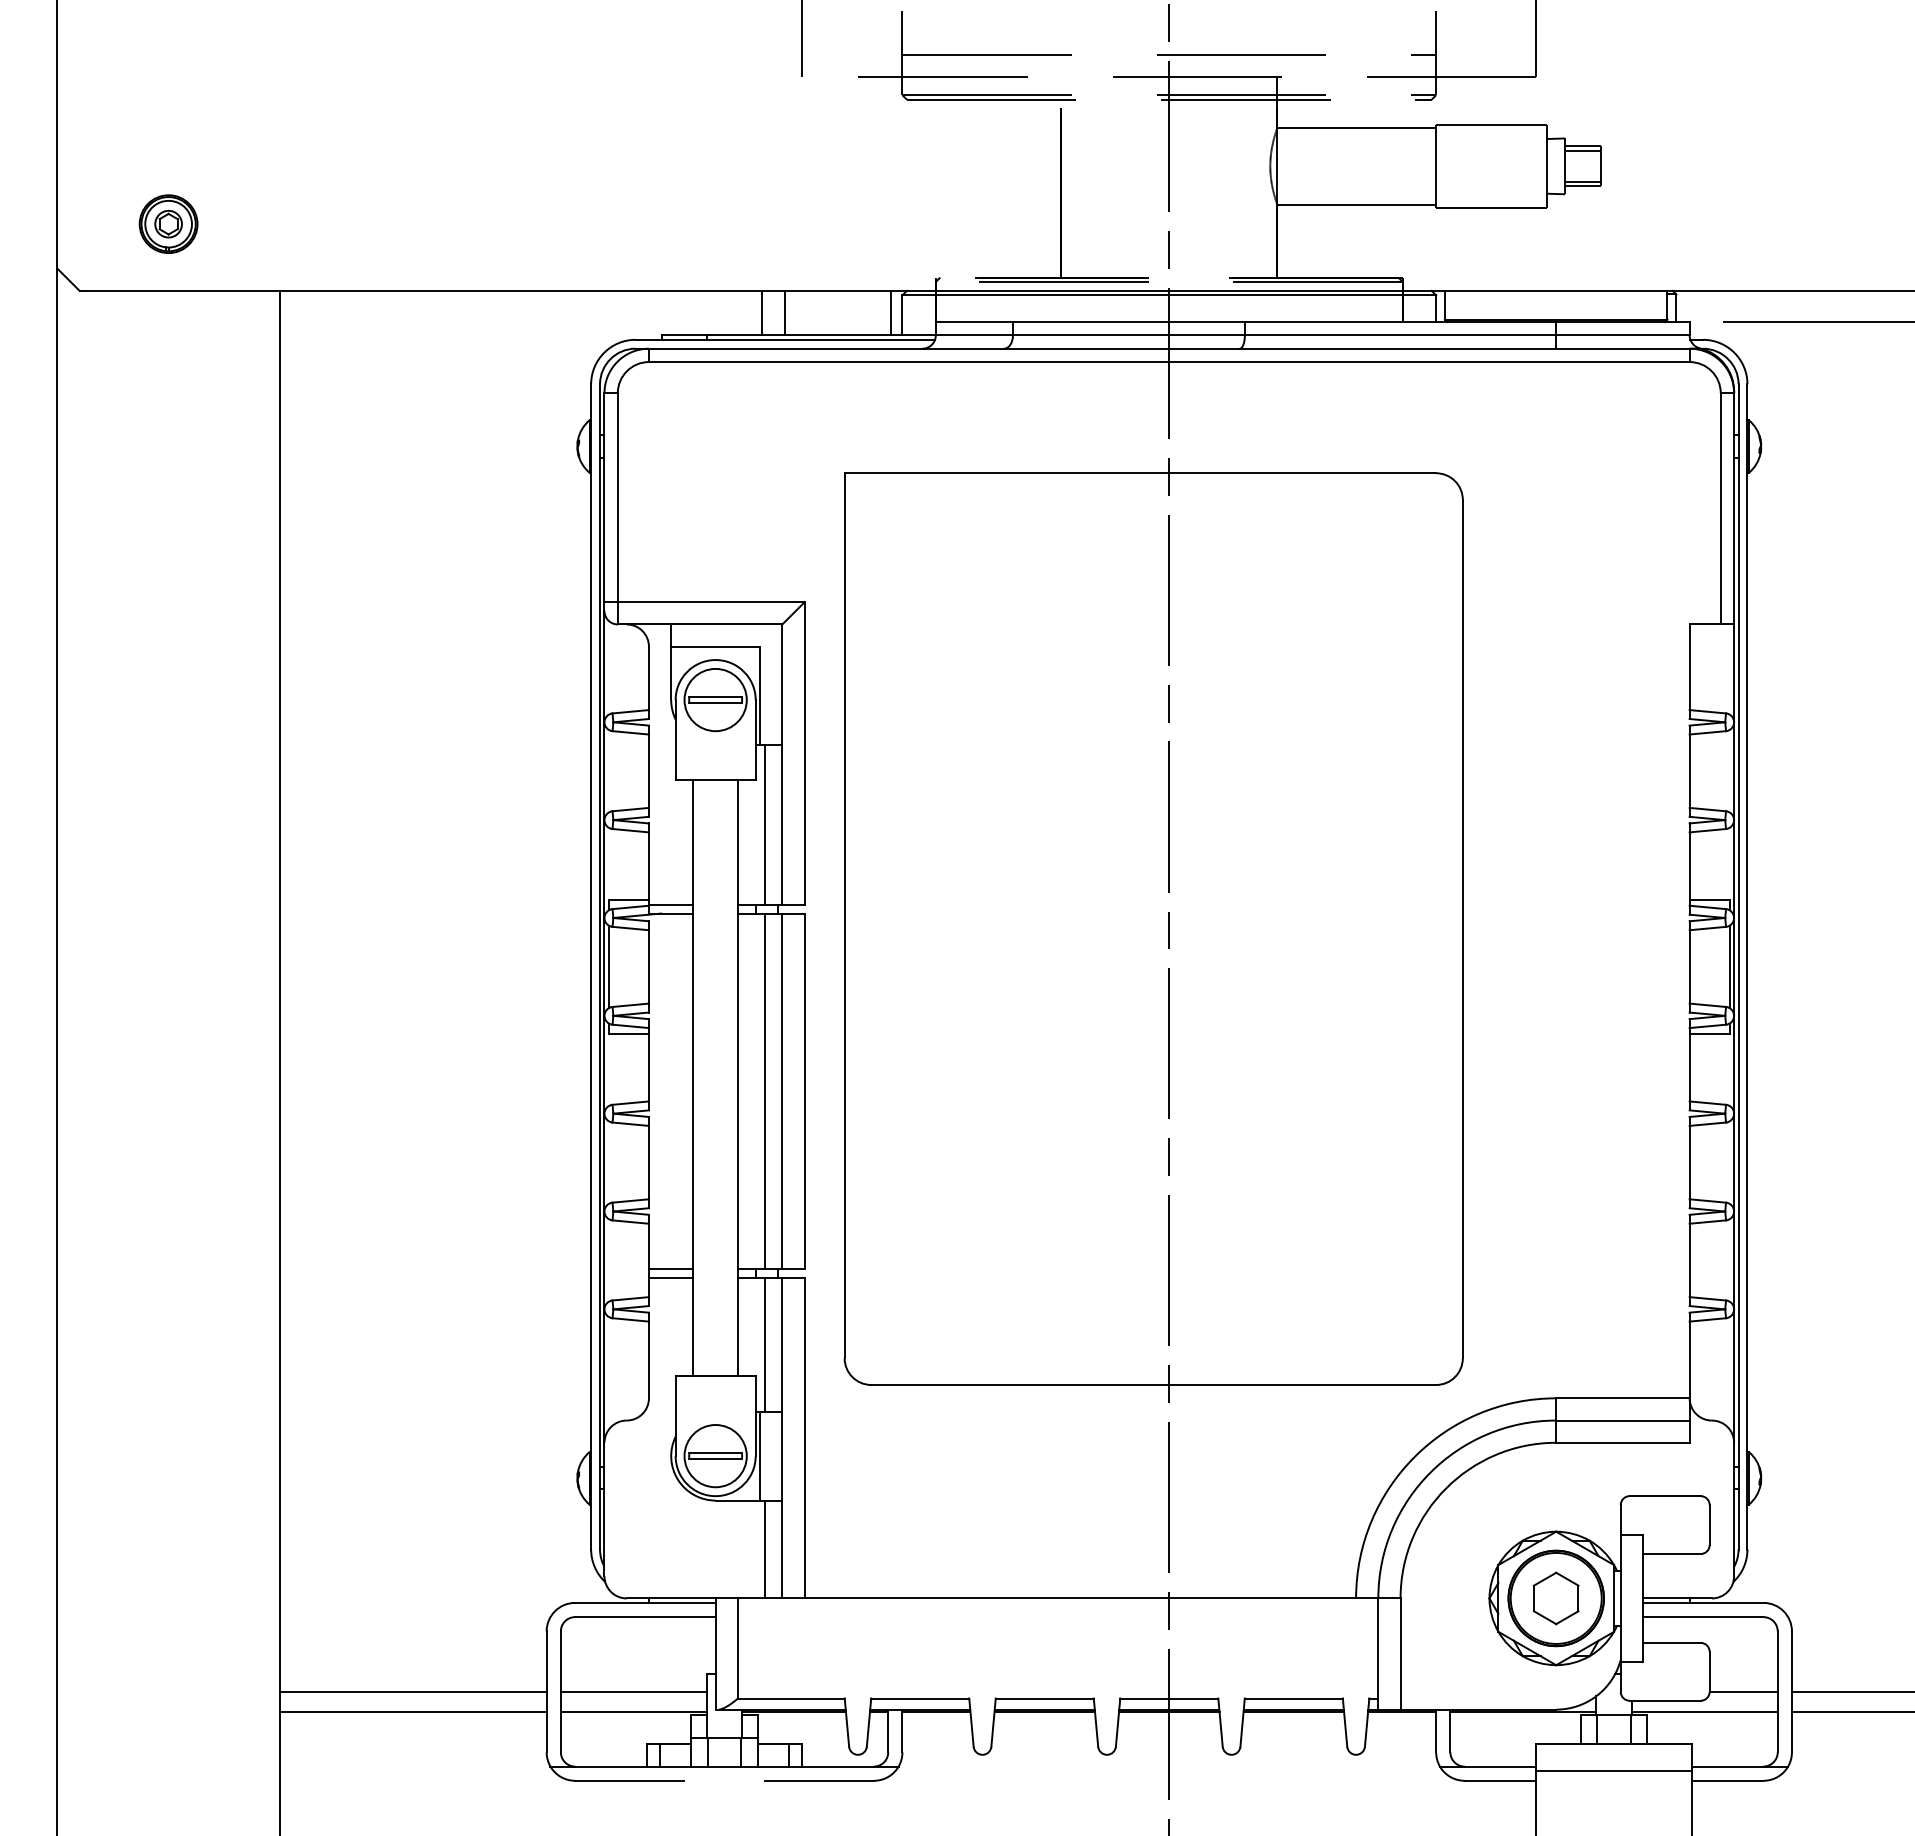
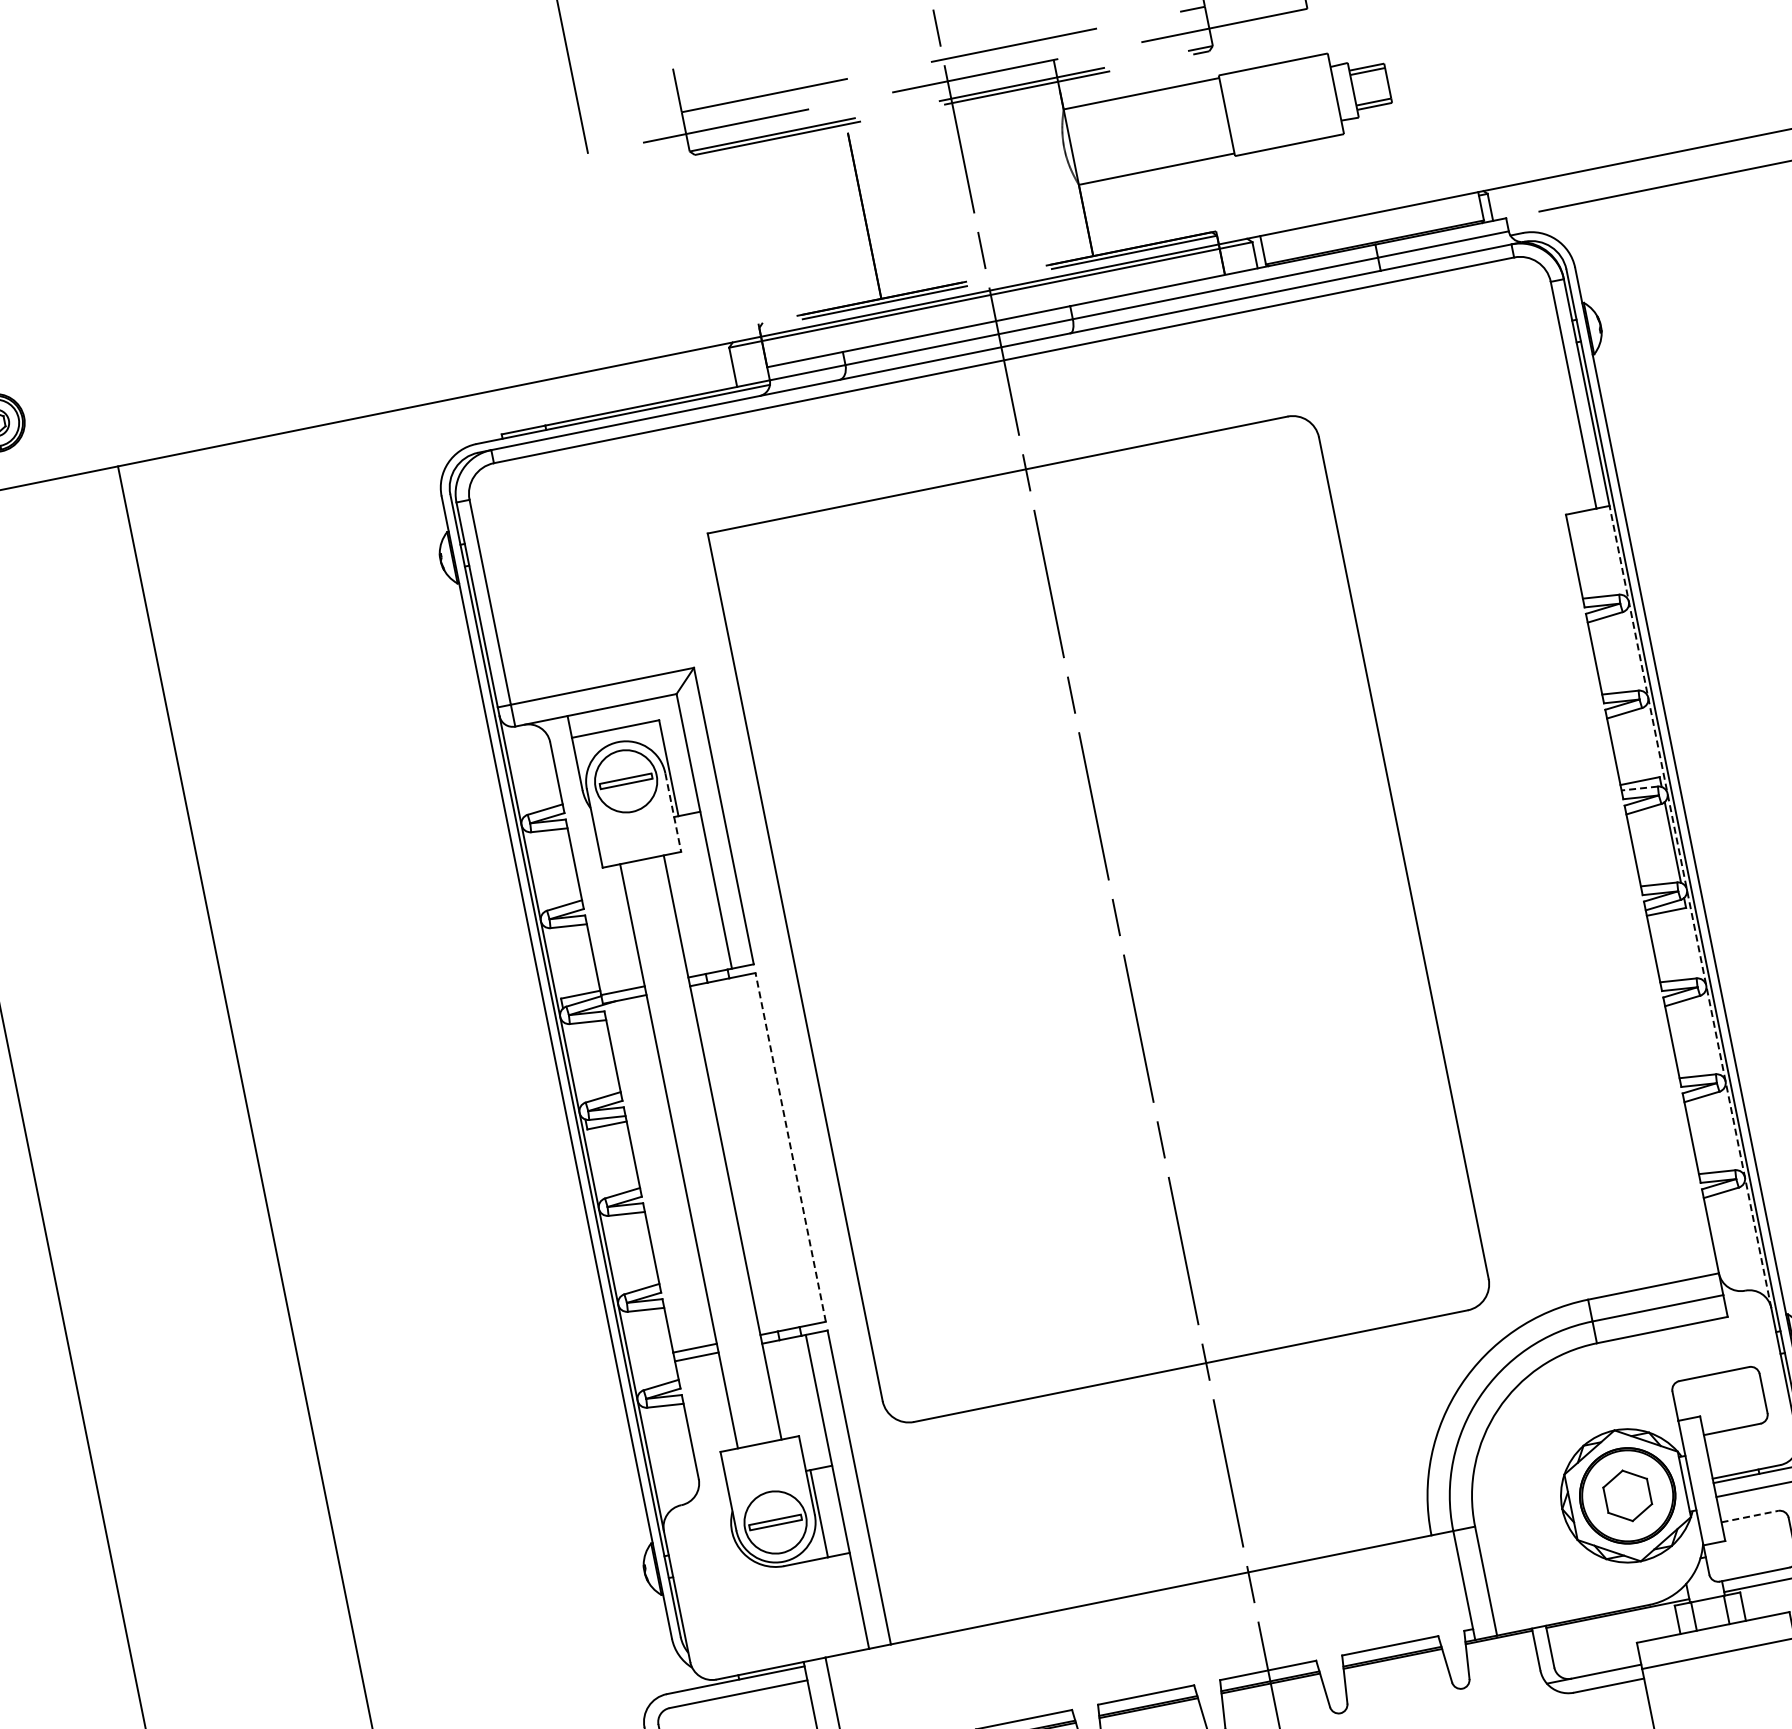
line: (762, 312) -> (595, 392), removed
line: (784, 312) -> (617, 387), removed
line: (891, 312) -> (721, 366), removed
line: (755, 740) -> (673, 813), solid -> dashed
line: (764, 824) -> (698, 893), removed
line: (1707, 907) -> (1639, 788), solid -> dashed
line: (608, 966) -> (573, 1063), removed
line: (1734, 1033) -> (1690, 906), solid -> dashed
line: (764, 1091) -> (751, 1155), removed
line: (782, 1091) -> (769, 1151), removed
line: (804, 1091) -> (790, 1147), solid -> dashed
line: (764, 1344) -> (801, 1403), removed
line: (764, 1549) -> (841, 1604), removed
line: (1671, 1642) -> (1749, 1516), solid -> dashed

